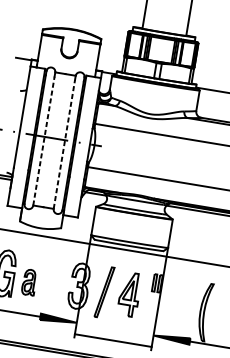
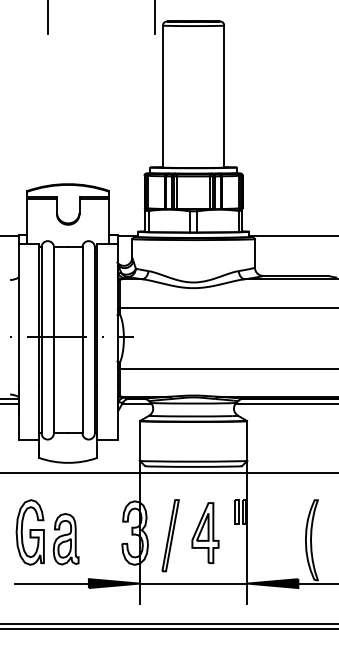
line: (43, 140) -> (53, 342), dashed -> solid
line: (64, 143) -> (82, 342), dashed -> solid
part: (29, 282) -> (65, 539), size x1.43
line: (113, 340) -> (193, 583), moved

